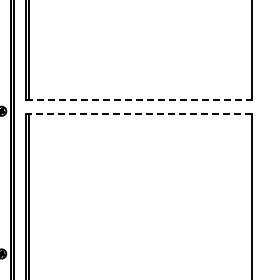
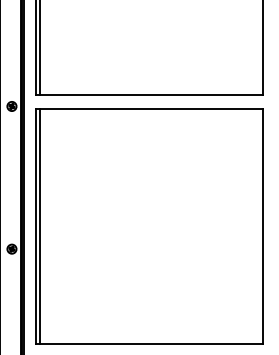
line: (139, 99) -> (149, 94), dashed -> solid
line: (138, 113) -> (148, 108), dashed -> solid

